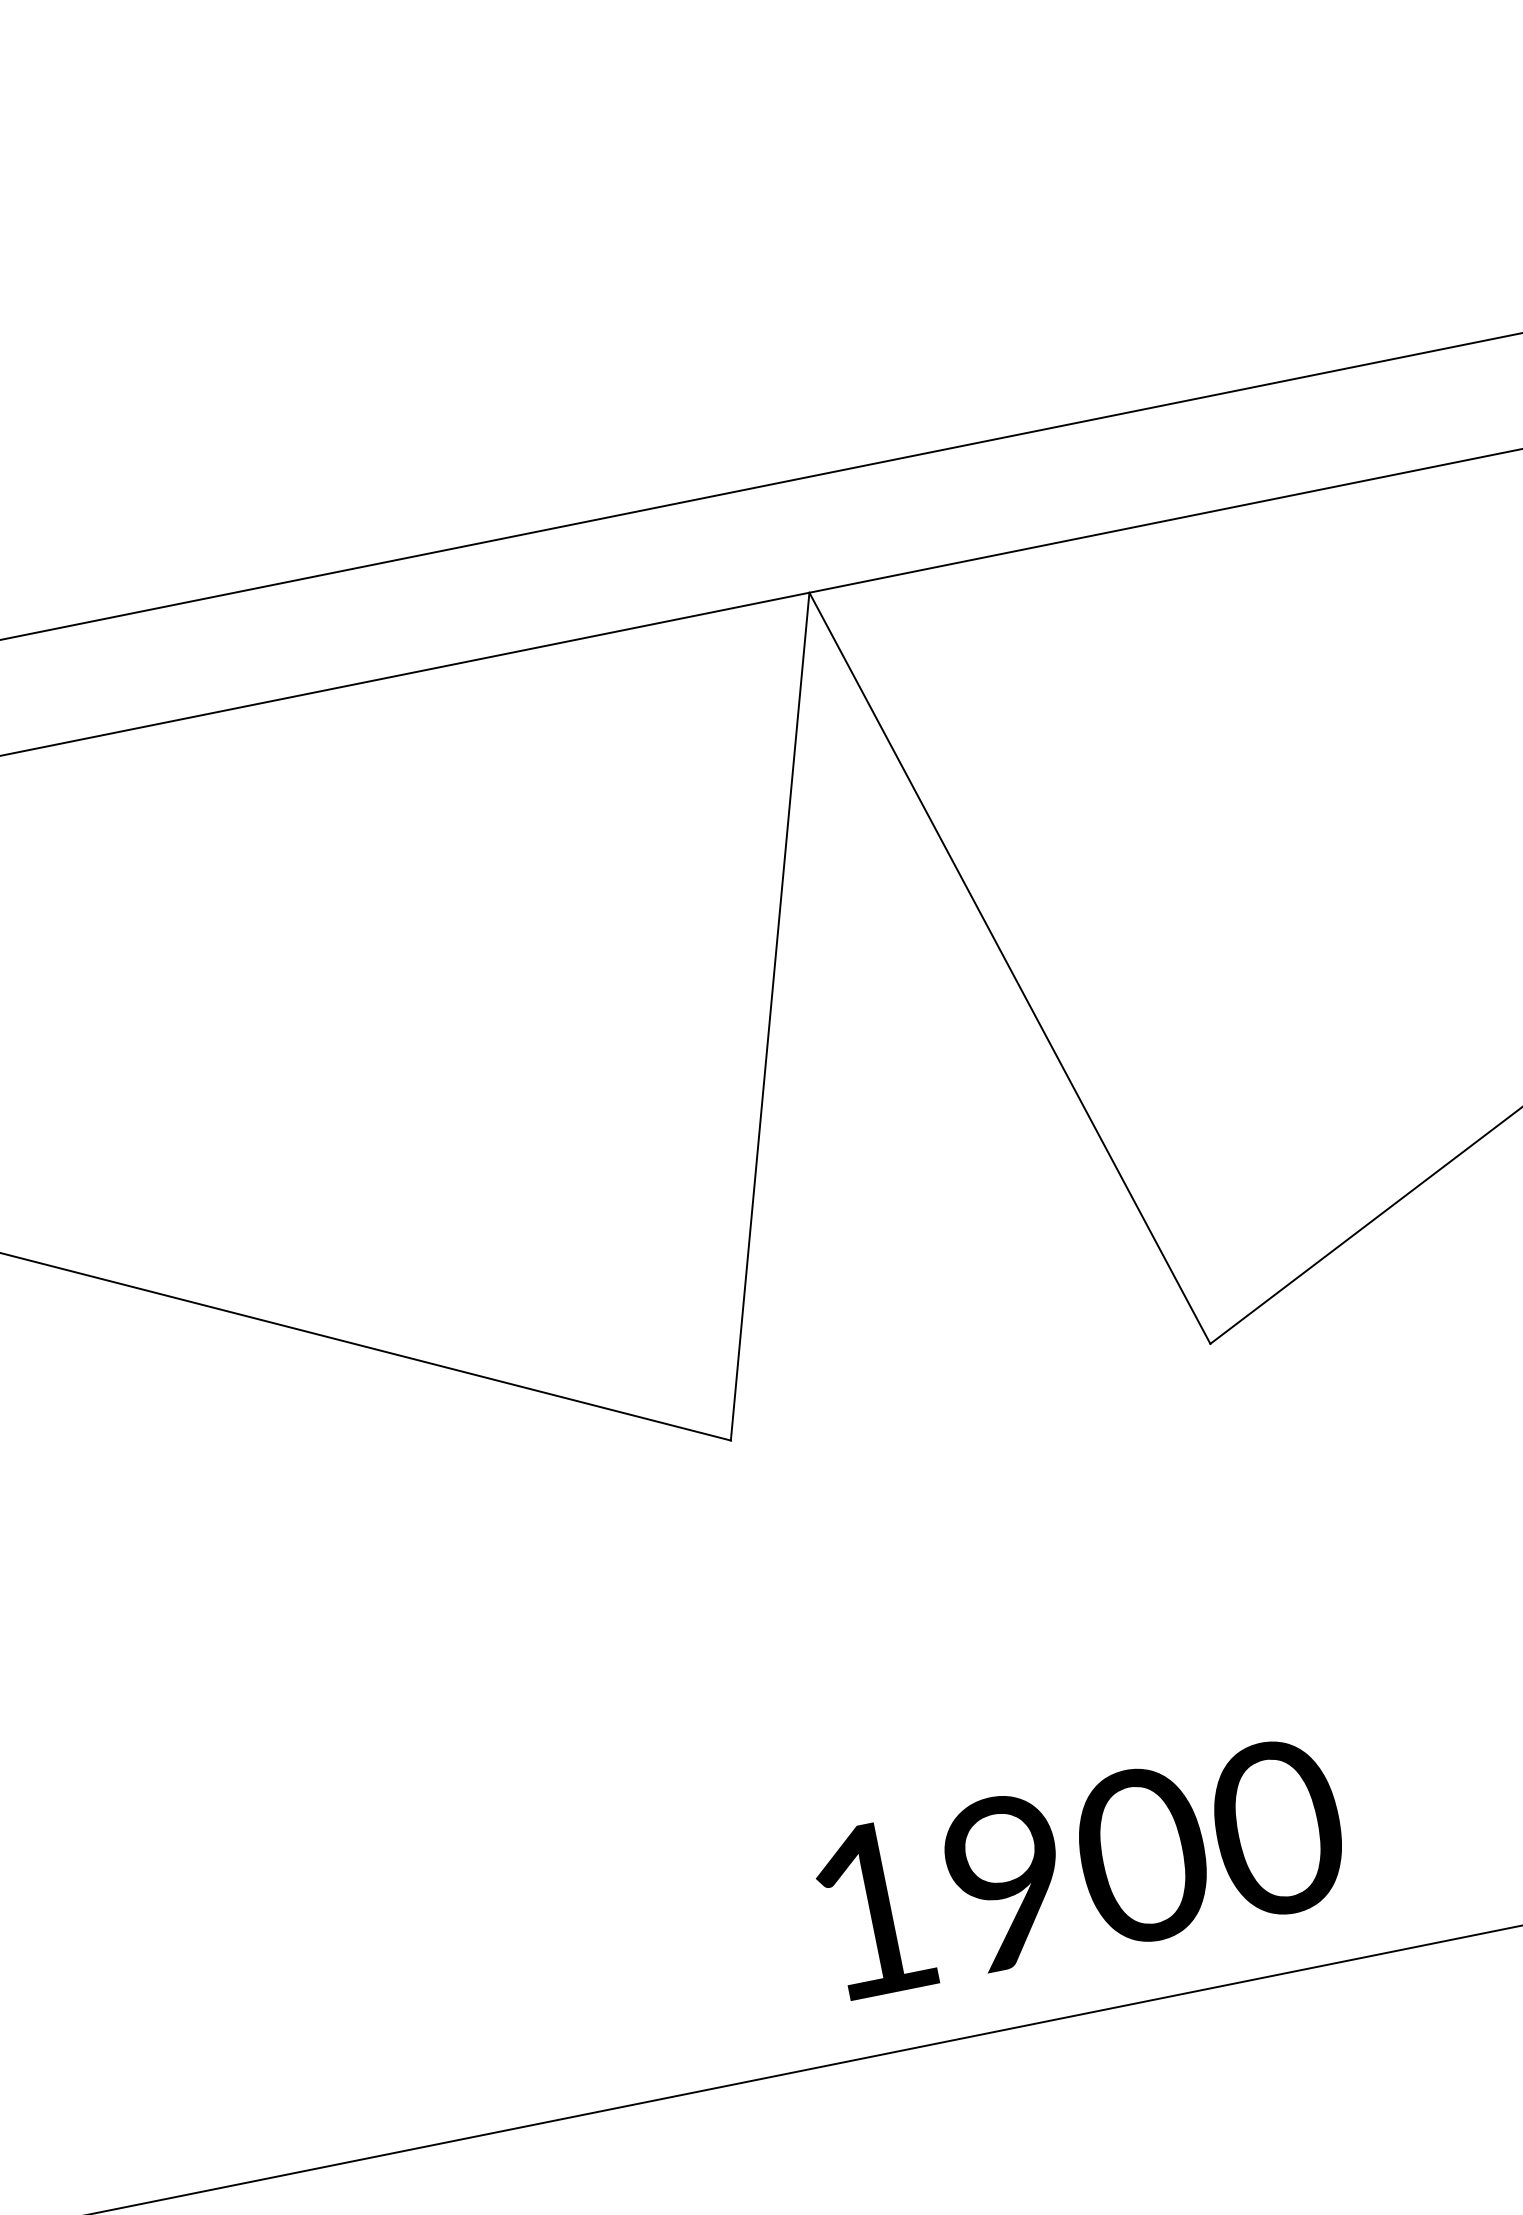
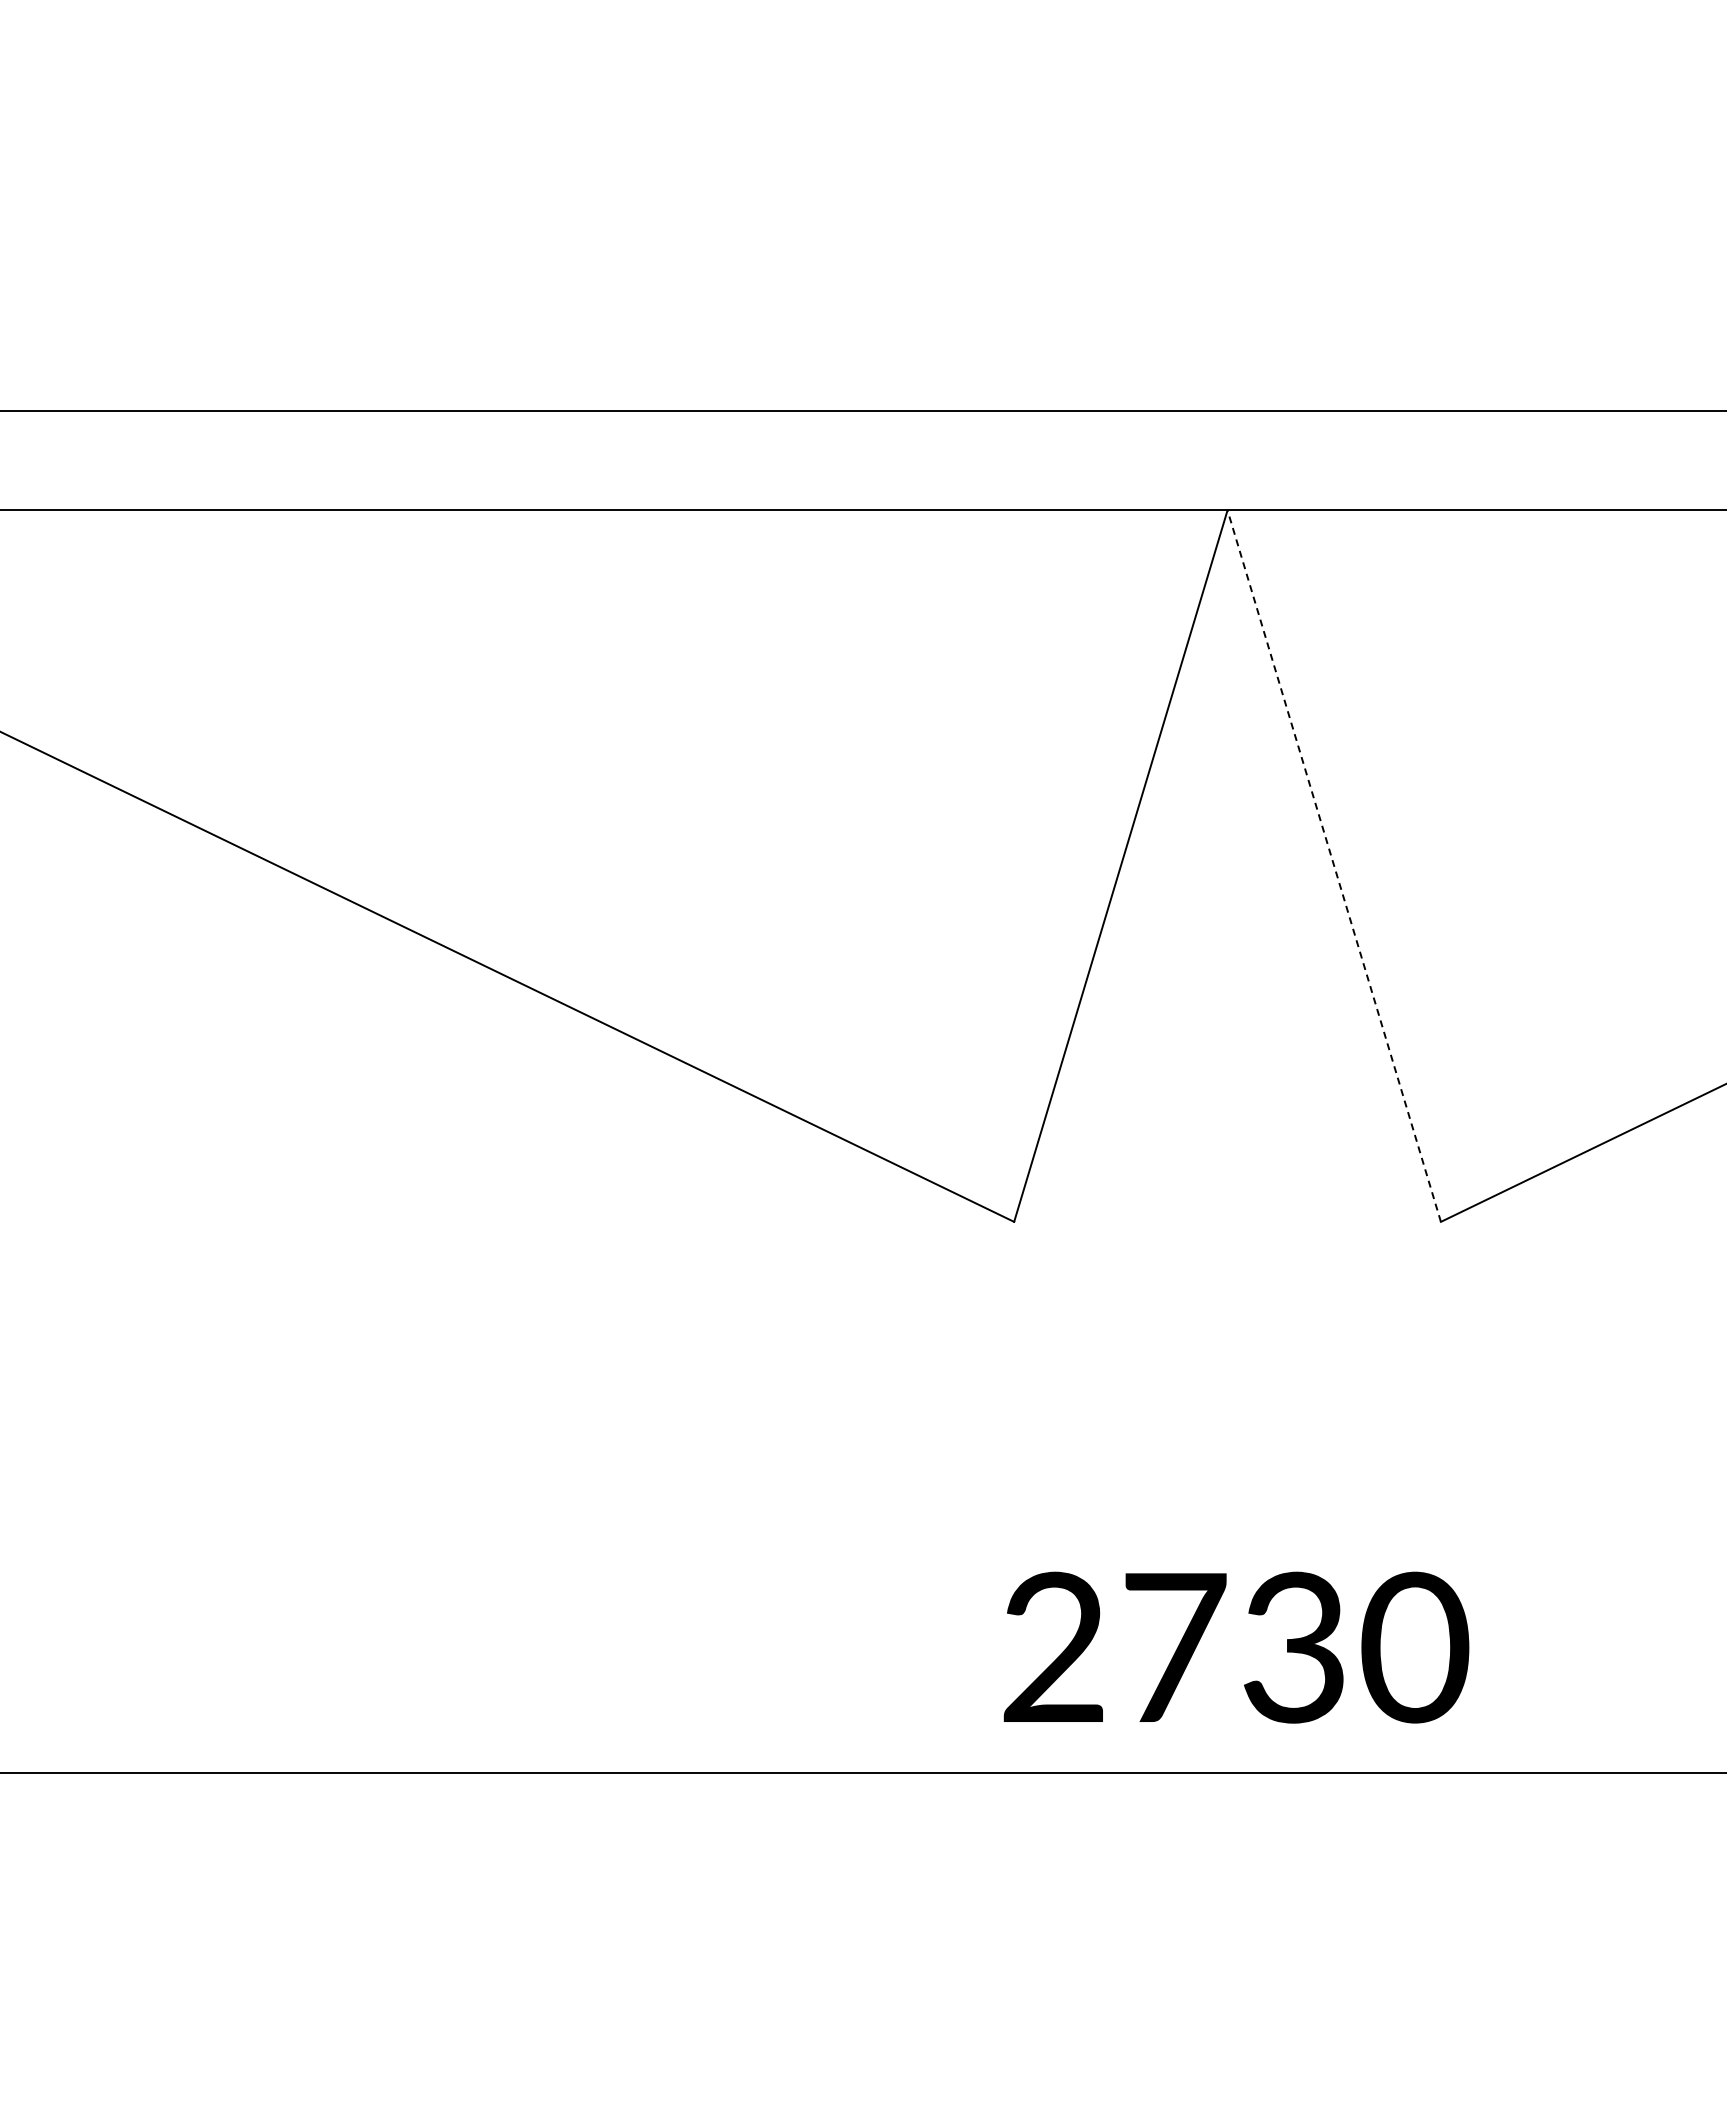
line: (1010, 967) -> (1334, 865), solid -> dashed
text: (1008, 1882) -> (1175, 1647), 1900 -> 2730

